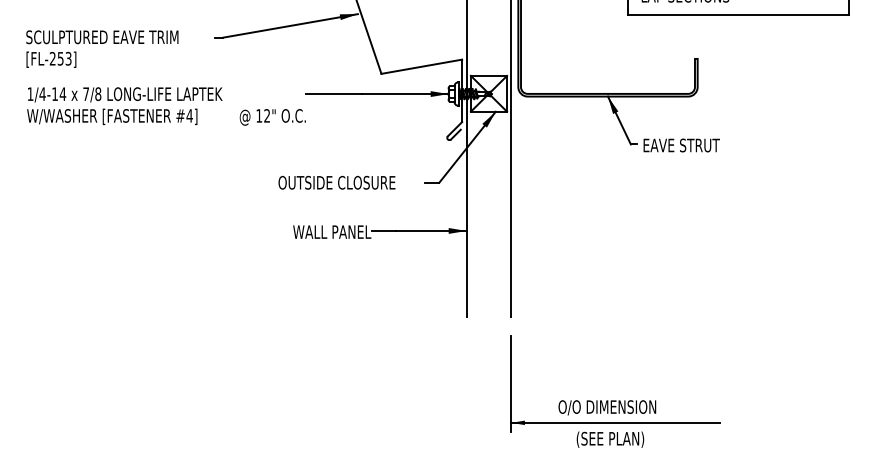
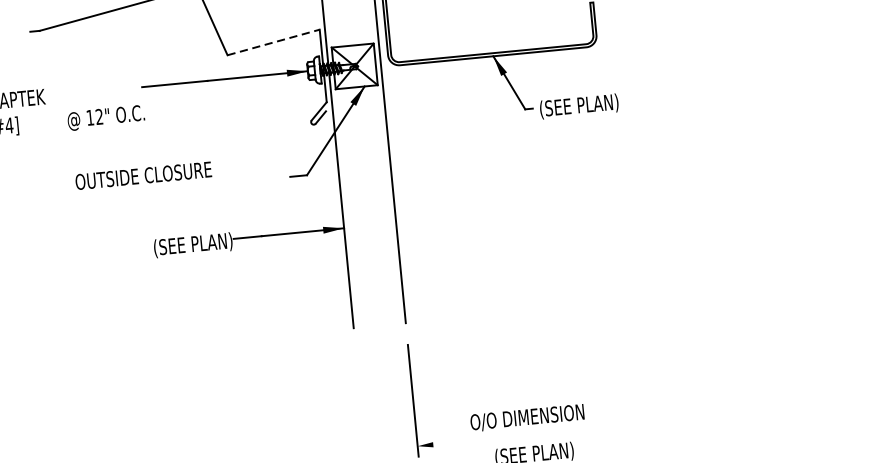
line: (421, 66) -> (273, 42), solid -> dashed
text: (681, 146) -> (584, 106), EAVE STRUT -> (SEE PLAN)
text: (336, 182) -> (143, 175), moved
text: (332, 232) -> (188, 245), WALL PANEL -> (SEE PLAN)
line: (615, 422) -> (538, 434), removed

